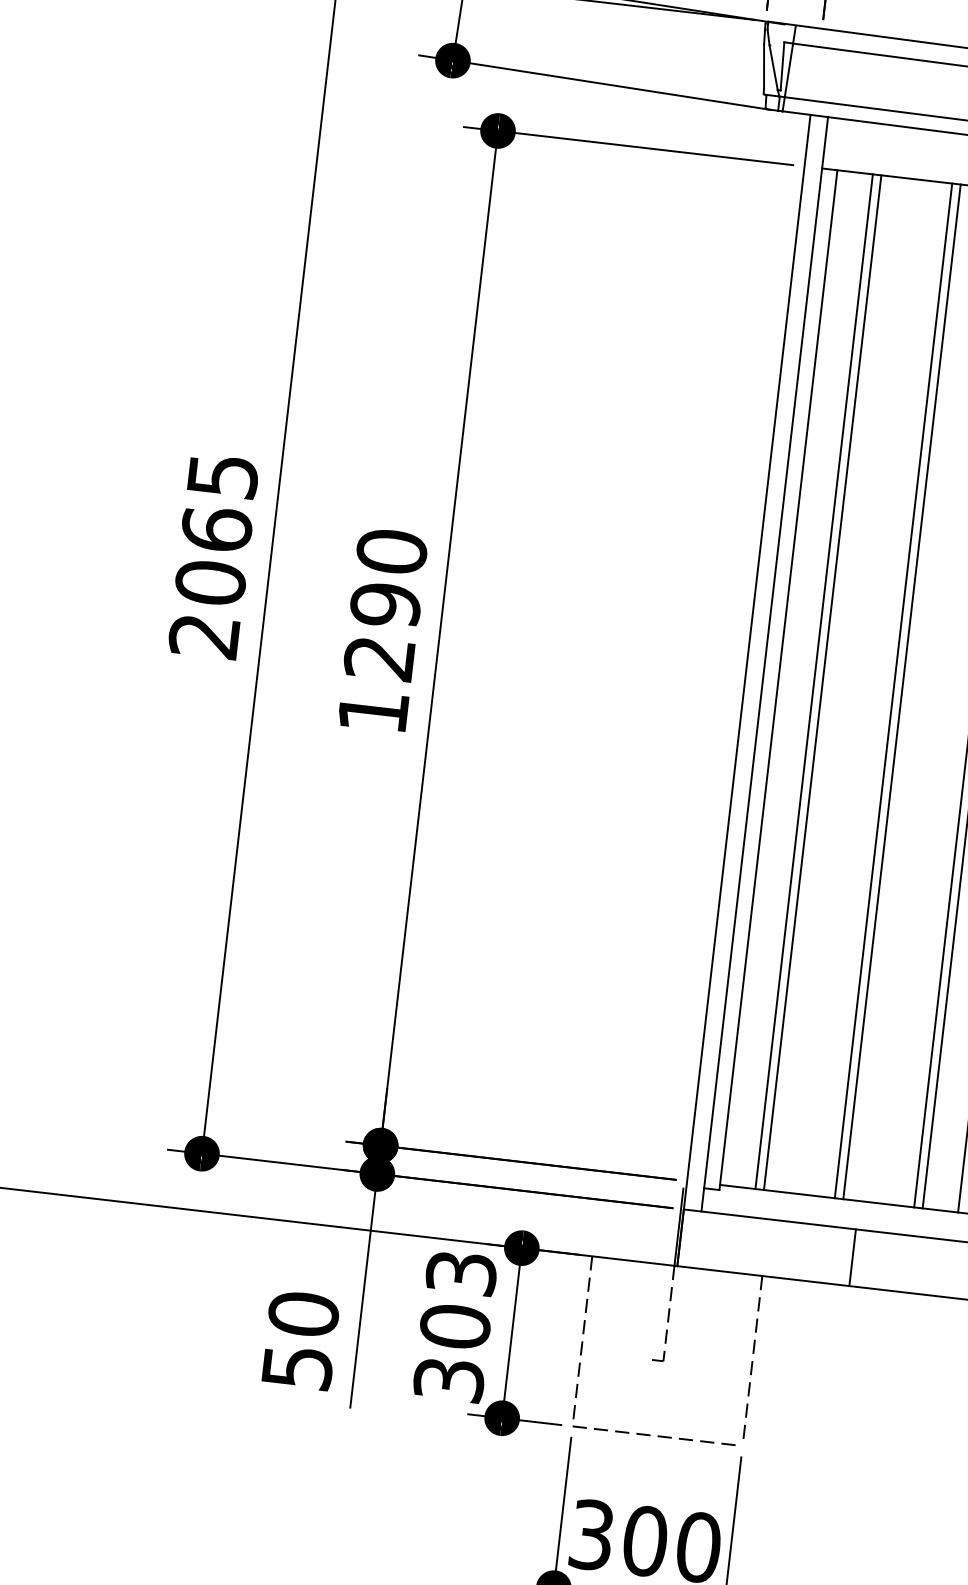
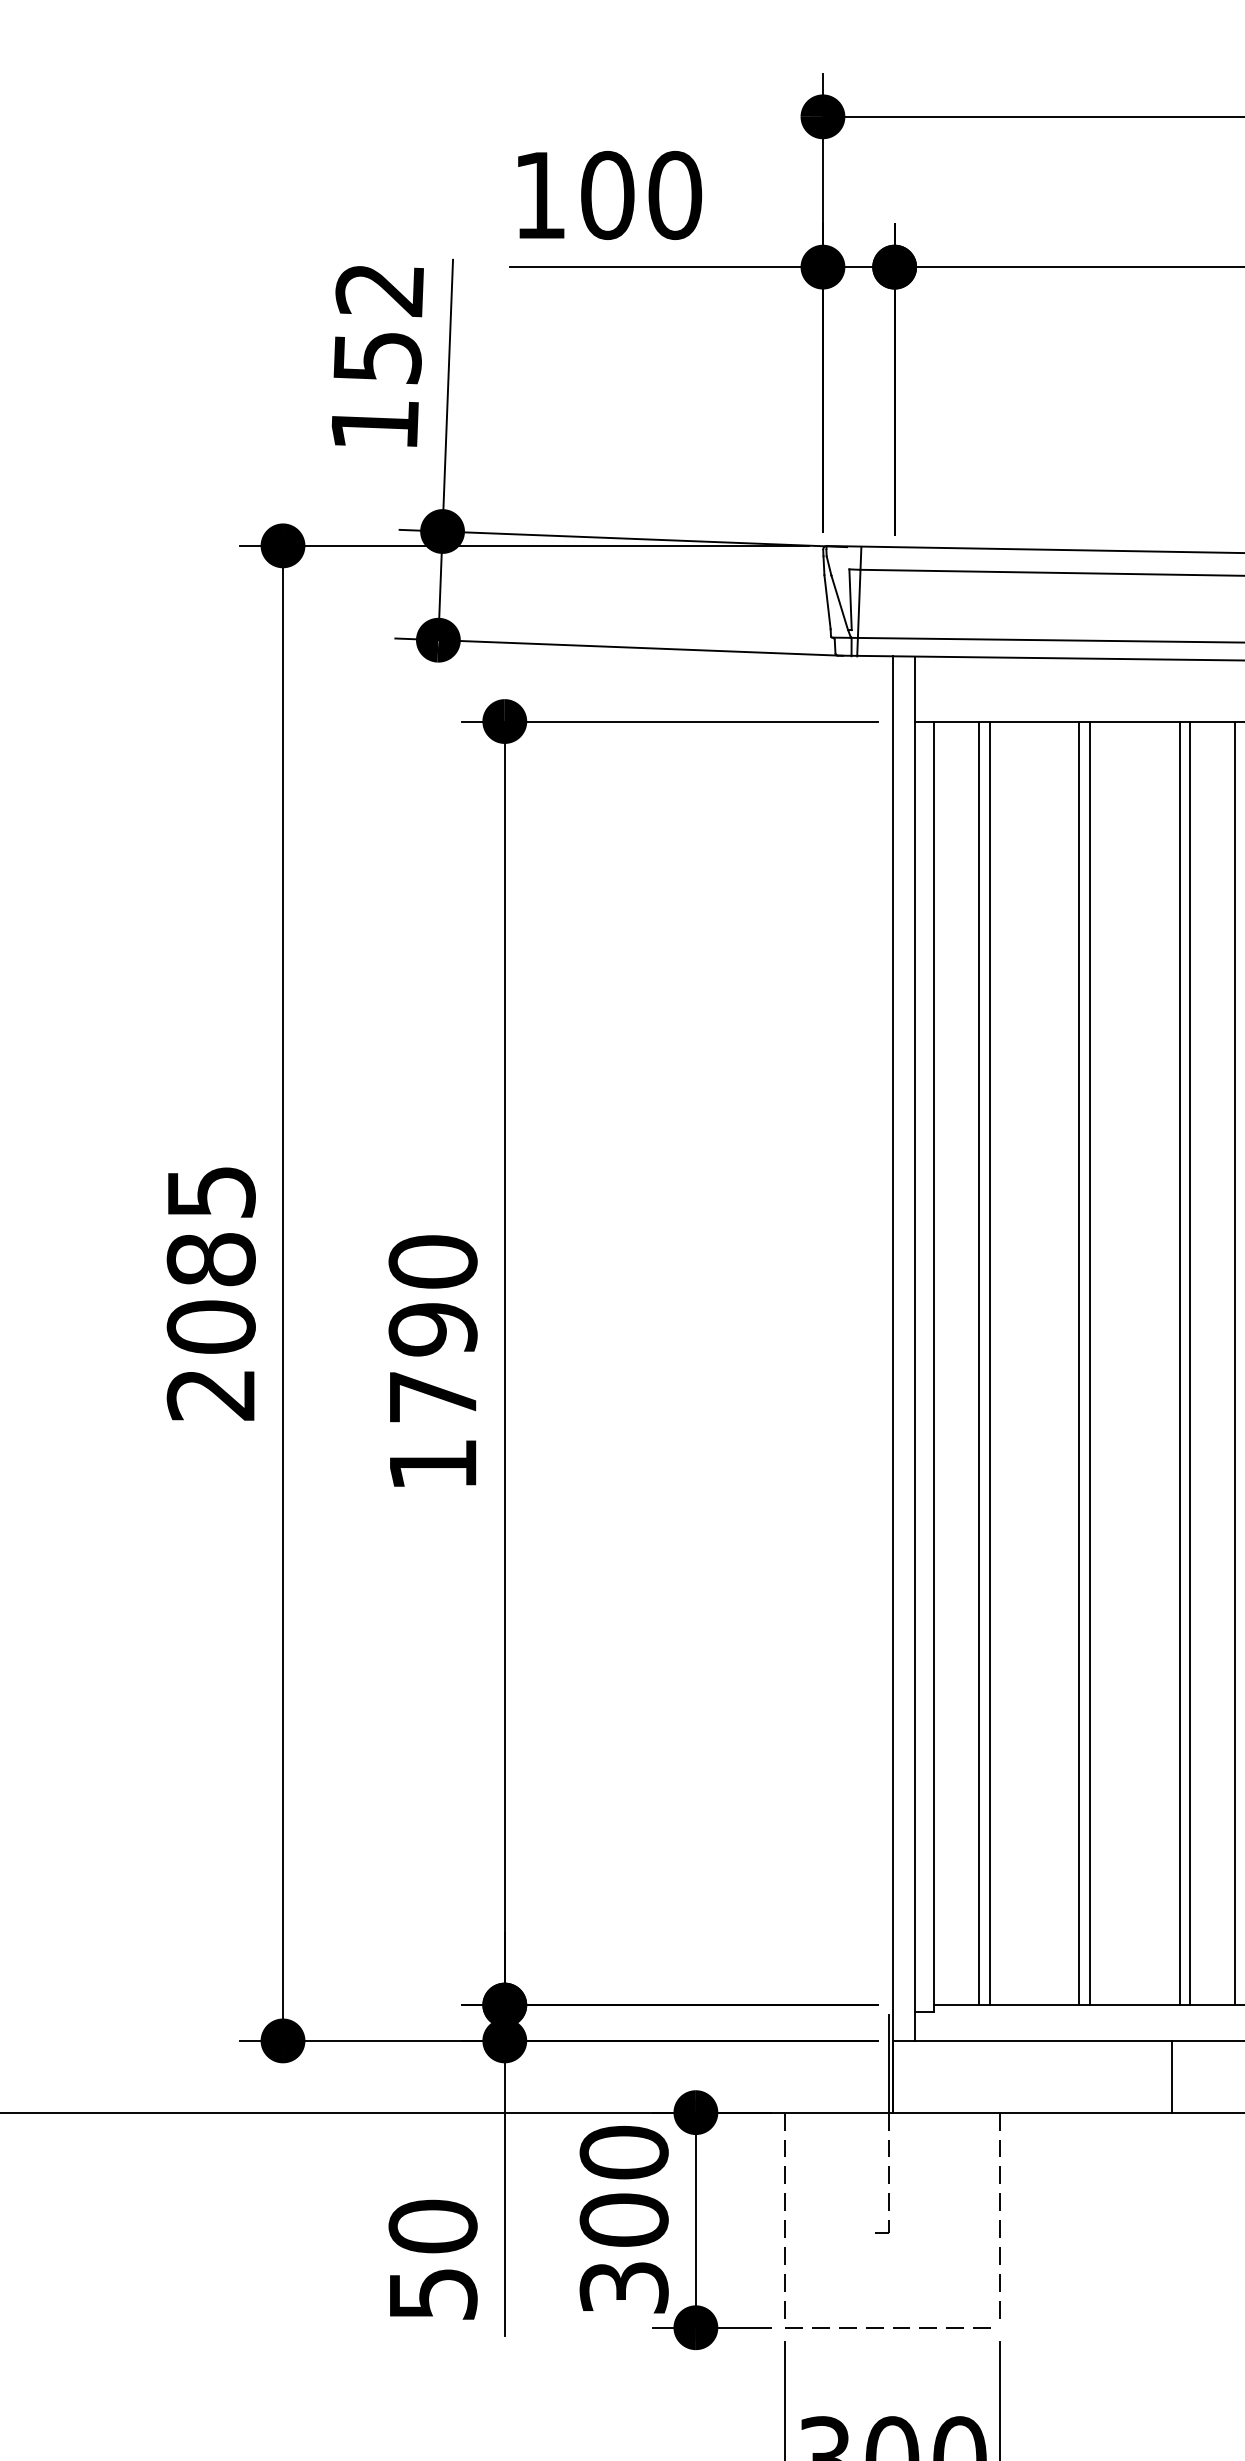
text: (216, 529) -> (210, 1259), 2065 -> 2085
text: (379, 658) -> (432, 1397), 1290 -> 1790
line: (852, 1257) -> (1172, 2076), moved
text: (460, 1273) -> (623, 2152), 303 -> 300

